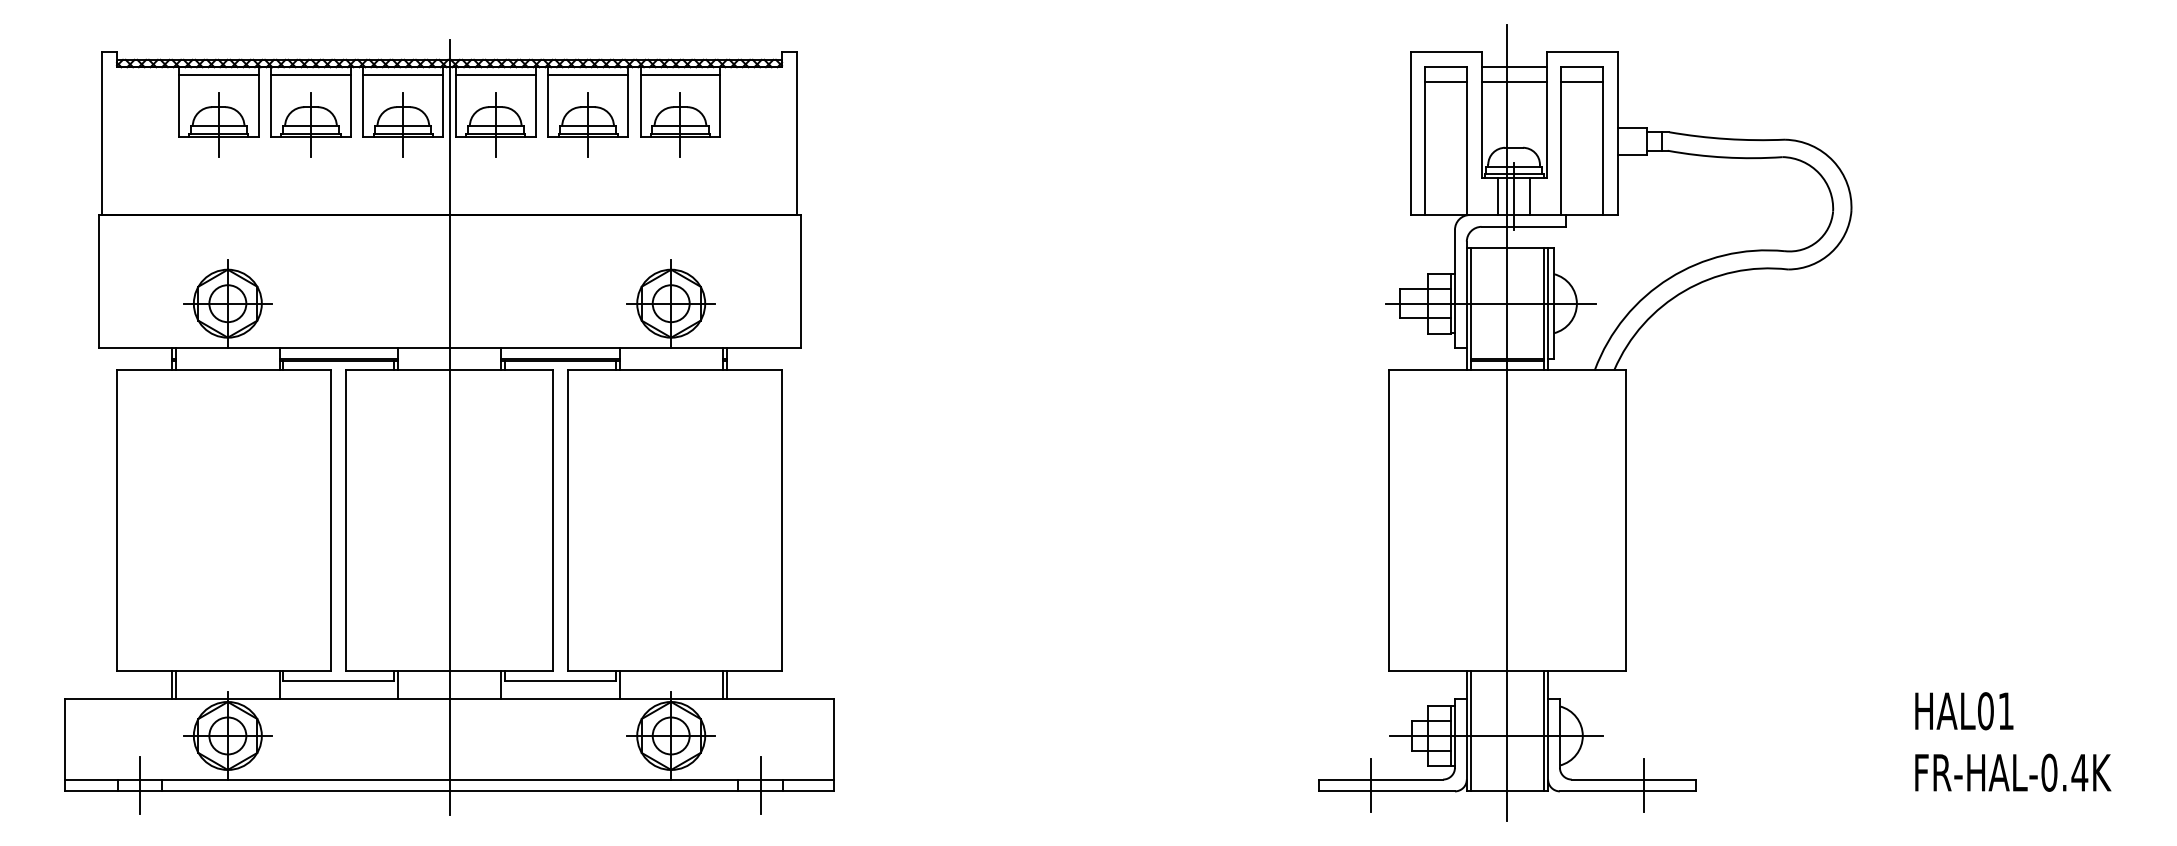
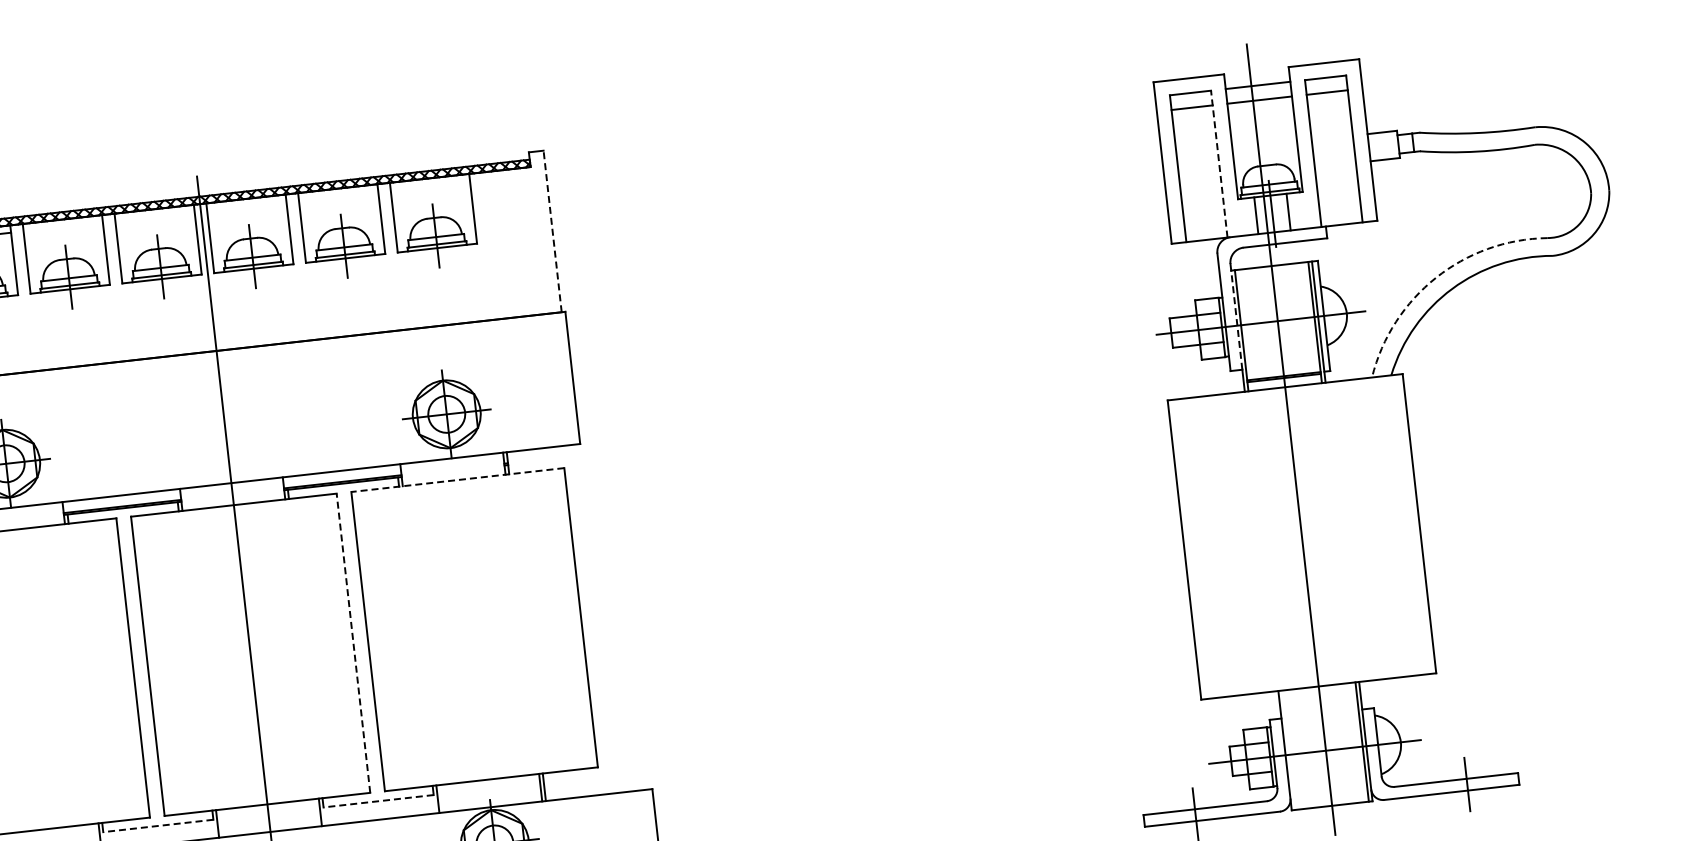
line: (310, 74) -> (62, 226), removed
line: (403, 74) -> (155, 216), removed
line: (495, 74) -> (246, 206), removed
line: (587, 74) -> (338, 195), removed
line: (680, 74) -> (430, 185), removed
line: (796, 133) -> (552, 231), solid -> dashed
line: (1466, 141) -> (1219, 164), solid -> dashed
arc: (1669, 278) -> (1436, 278), solid -> dashed
line: (1466, 298) -> (1236, 320), solid -> dashed
line: (674, 370) -> (457, 480), solid -> dashed
line: (552, 520) -> (352, 643), solid -> dashed
line: (338, 680) -> (158, 825), solid -> dashed
line: (559, 680) -> (377, 801), solid -> dashed
line: (1470, 731) -> (1288, 750), removed

